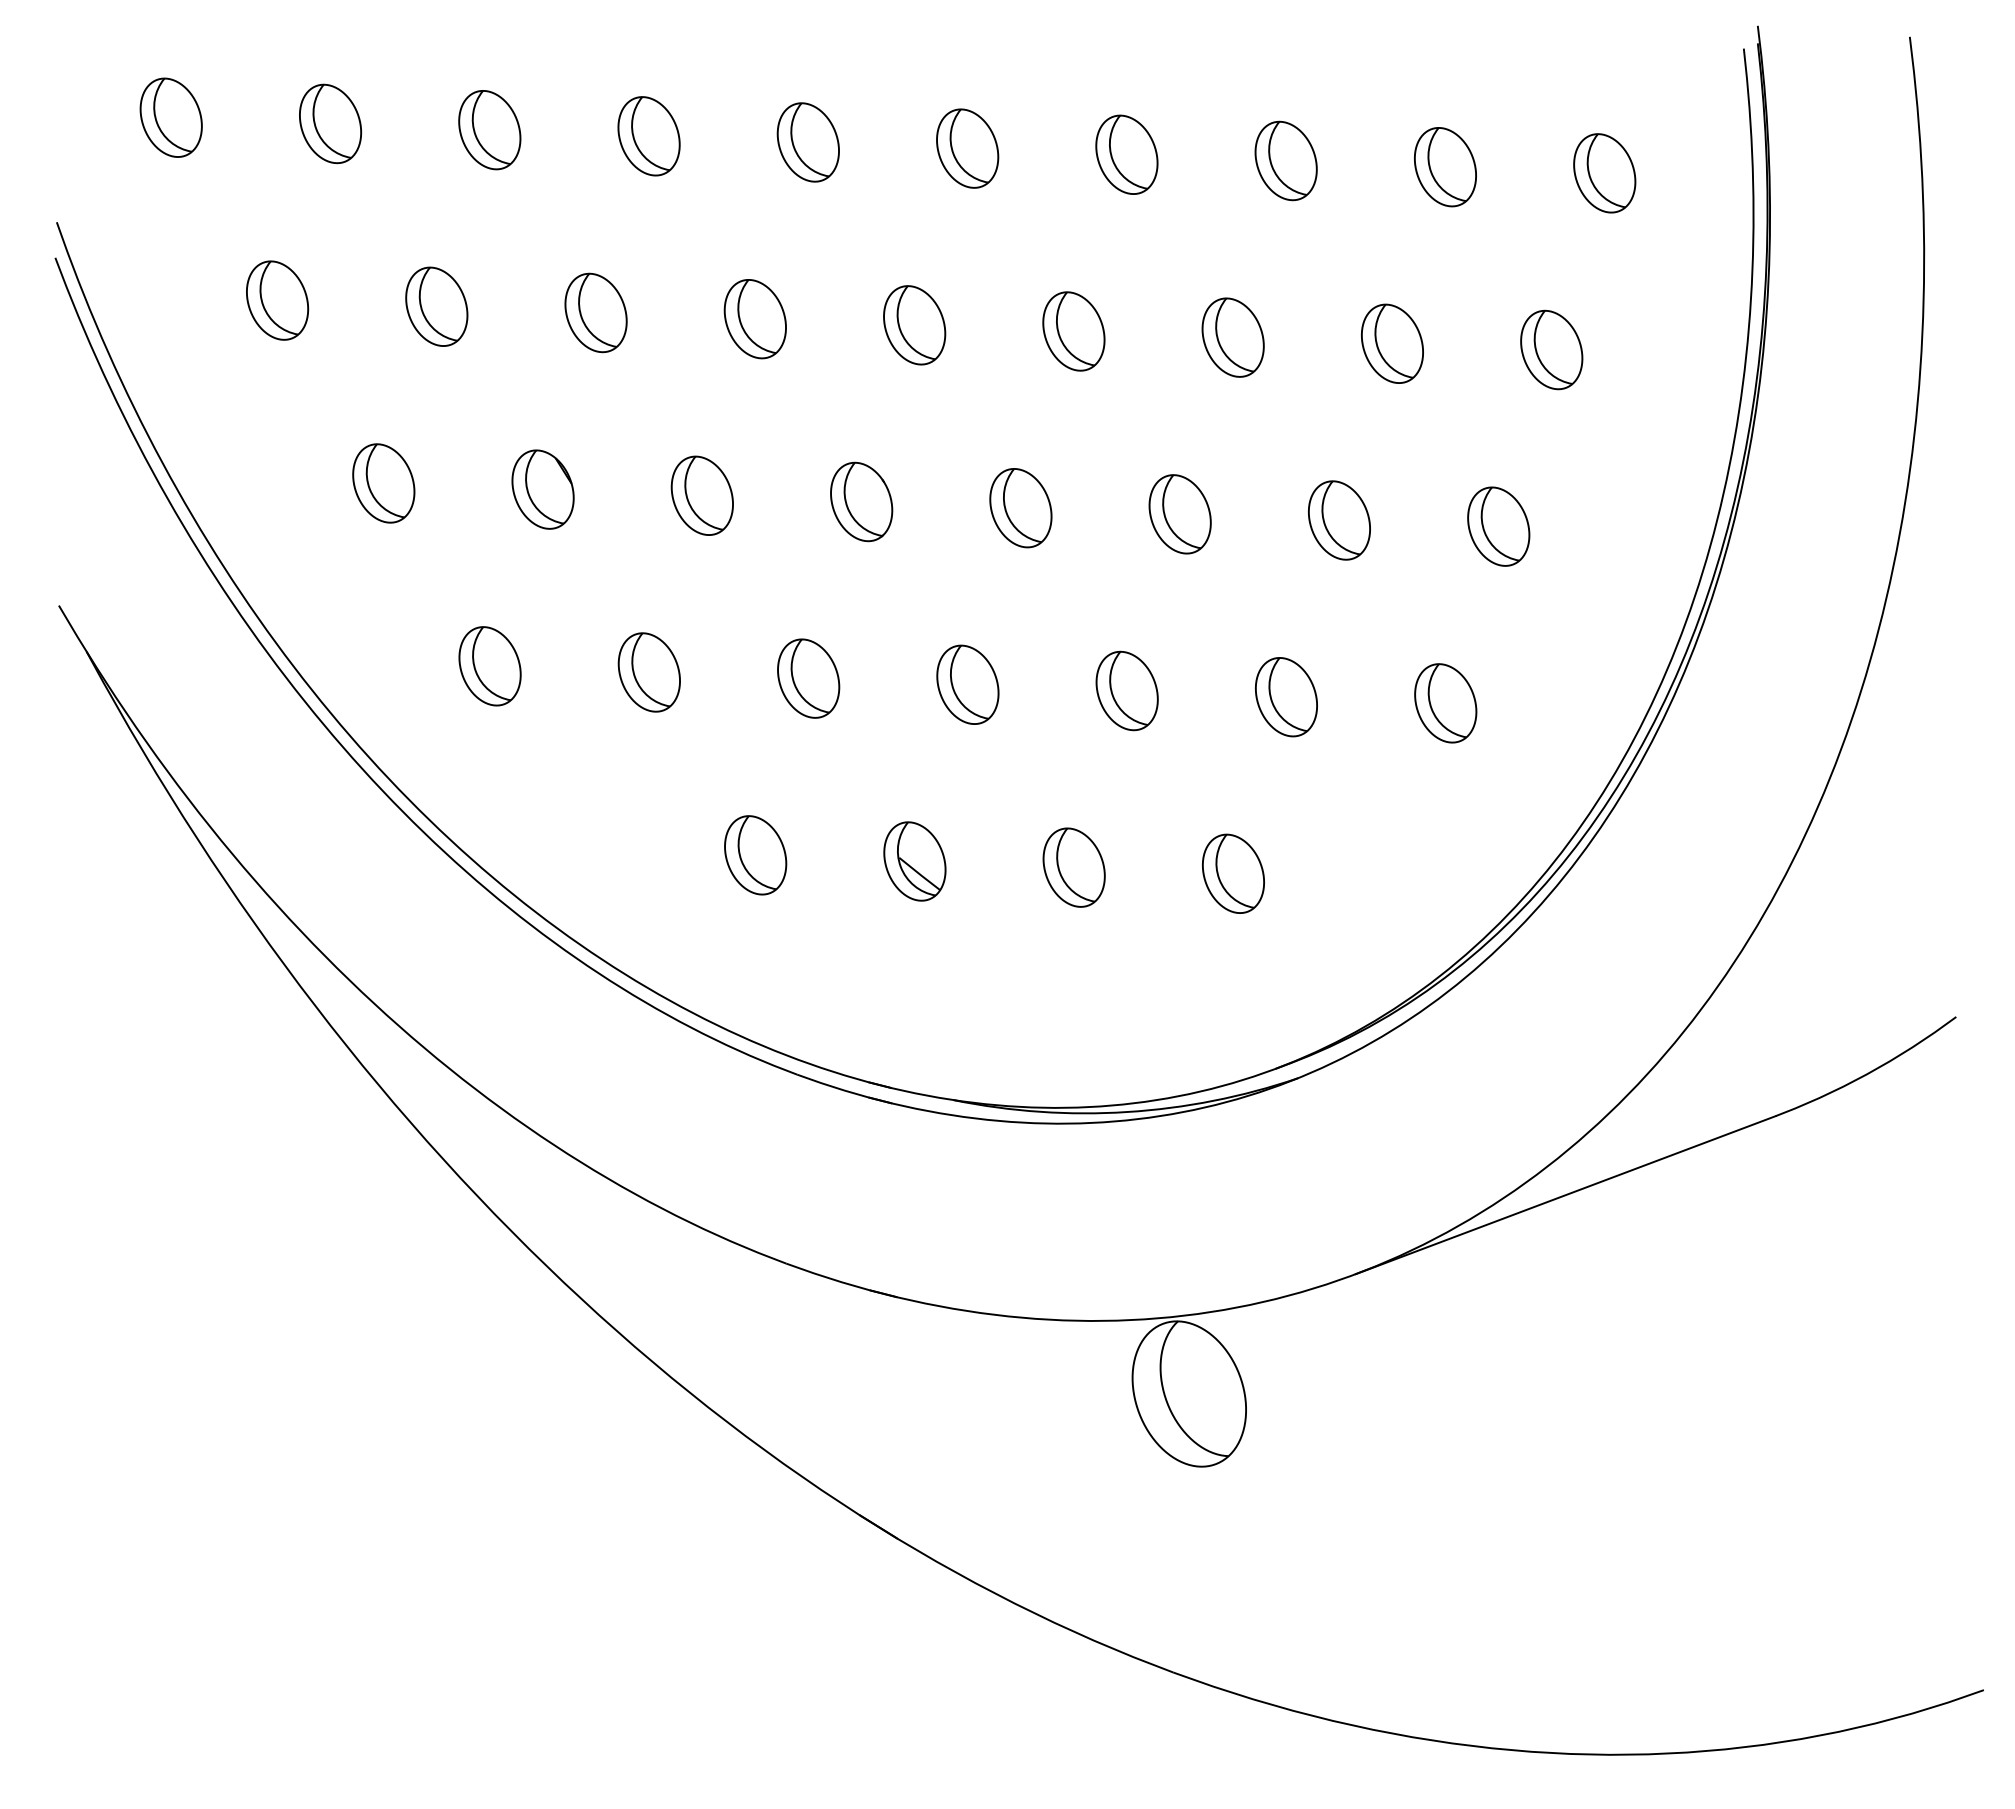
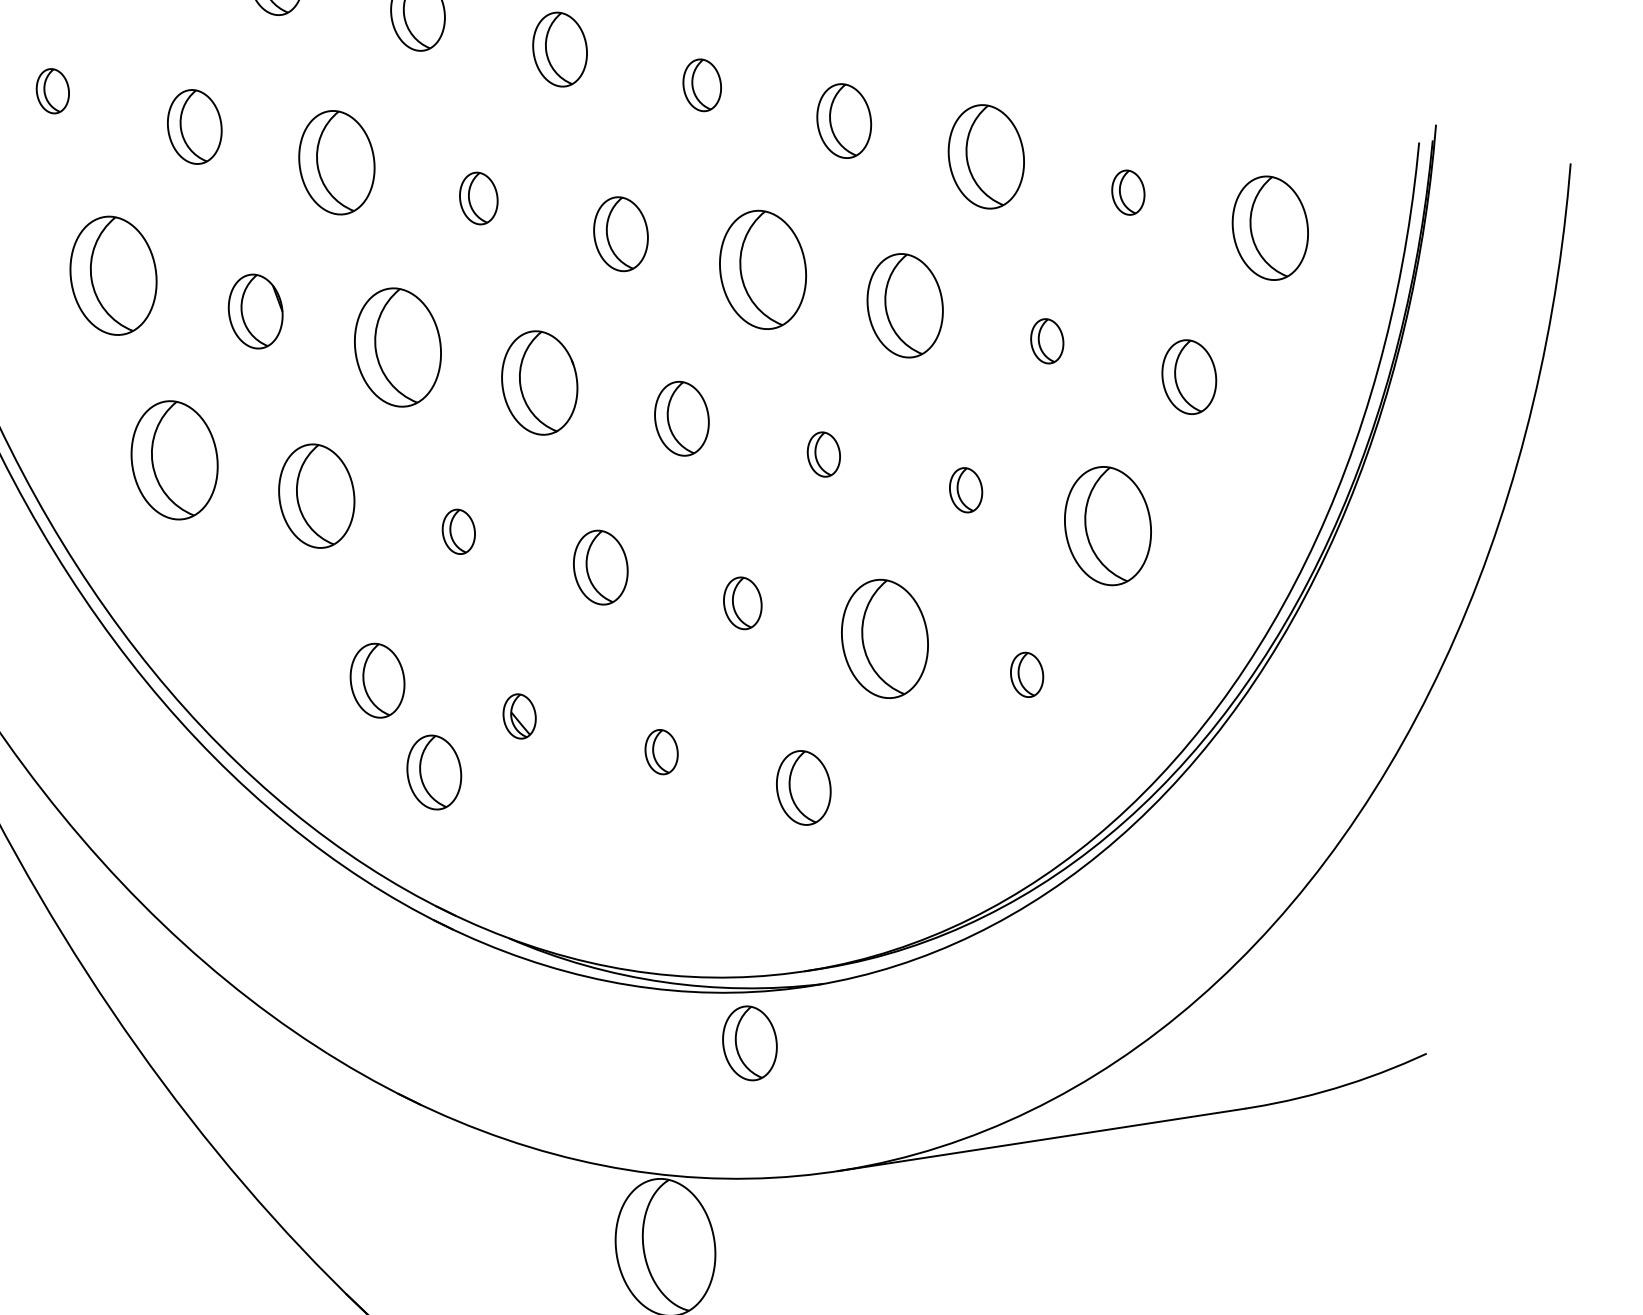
part: (967, 148) -> (702, 85), size x0.7
part: (1285, 160) -> (985, 156), size x1.4
part: (1445, 167) -> (1128, 192), size x0.6
part: (1604, 173) -> (1270, 228), size x1.4
part: (277, 300) -> (52, 91), size x0.6
part: (595, 312) -> (336, 162), size x1.4
part: (754, 319) -> (478, 198), size x0.7
part: (1073, 331) -> (762, 269), size x1.6
part: (1232, 337) -> (904, 305), size x1.4
part: (1392, 343) -> (1047, 341), size x0.6
part: (383, 483) -> (113, 275), size x1.6
part: (701, 495) -> (397, 346), size x1.6
part: (861, 501) -> (539, 382), size x1.4
part: (1179, 514) -> (823, 454), size x0.6
part: (1339, 520) -> (966, 490), size x0.6
part: (1498, 526) -> (1107, 525), size x1.6
part: (489, 666) -> (174, 460), size x1.6
part: (648, 672) -> (315, 496), size x1.4
part: (808, 678) -> (458, 531), size x0.6
part: (1126, 690) -> (742, 602), size x0.7
part: (1286, 697) -> (884, 639), size x1.6
part: (1445, 703) -> (1026, 674), size x0.6
part: (914, 861) -> (519, 716), size x0.6
part: (1073, 867) -> (661, 751), size x0.6
part: (836, 940) -> (434, 772), added
part: (1233, 1157) -> (750, 1043), added

